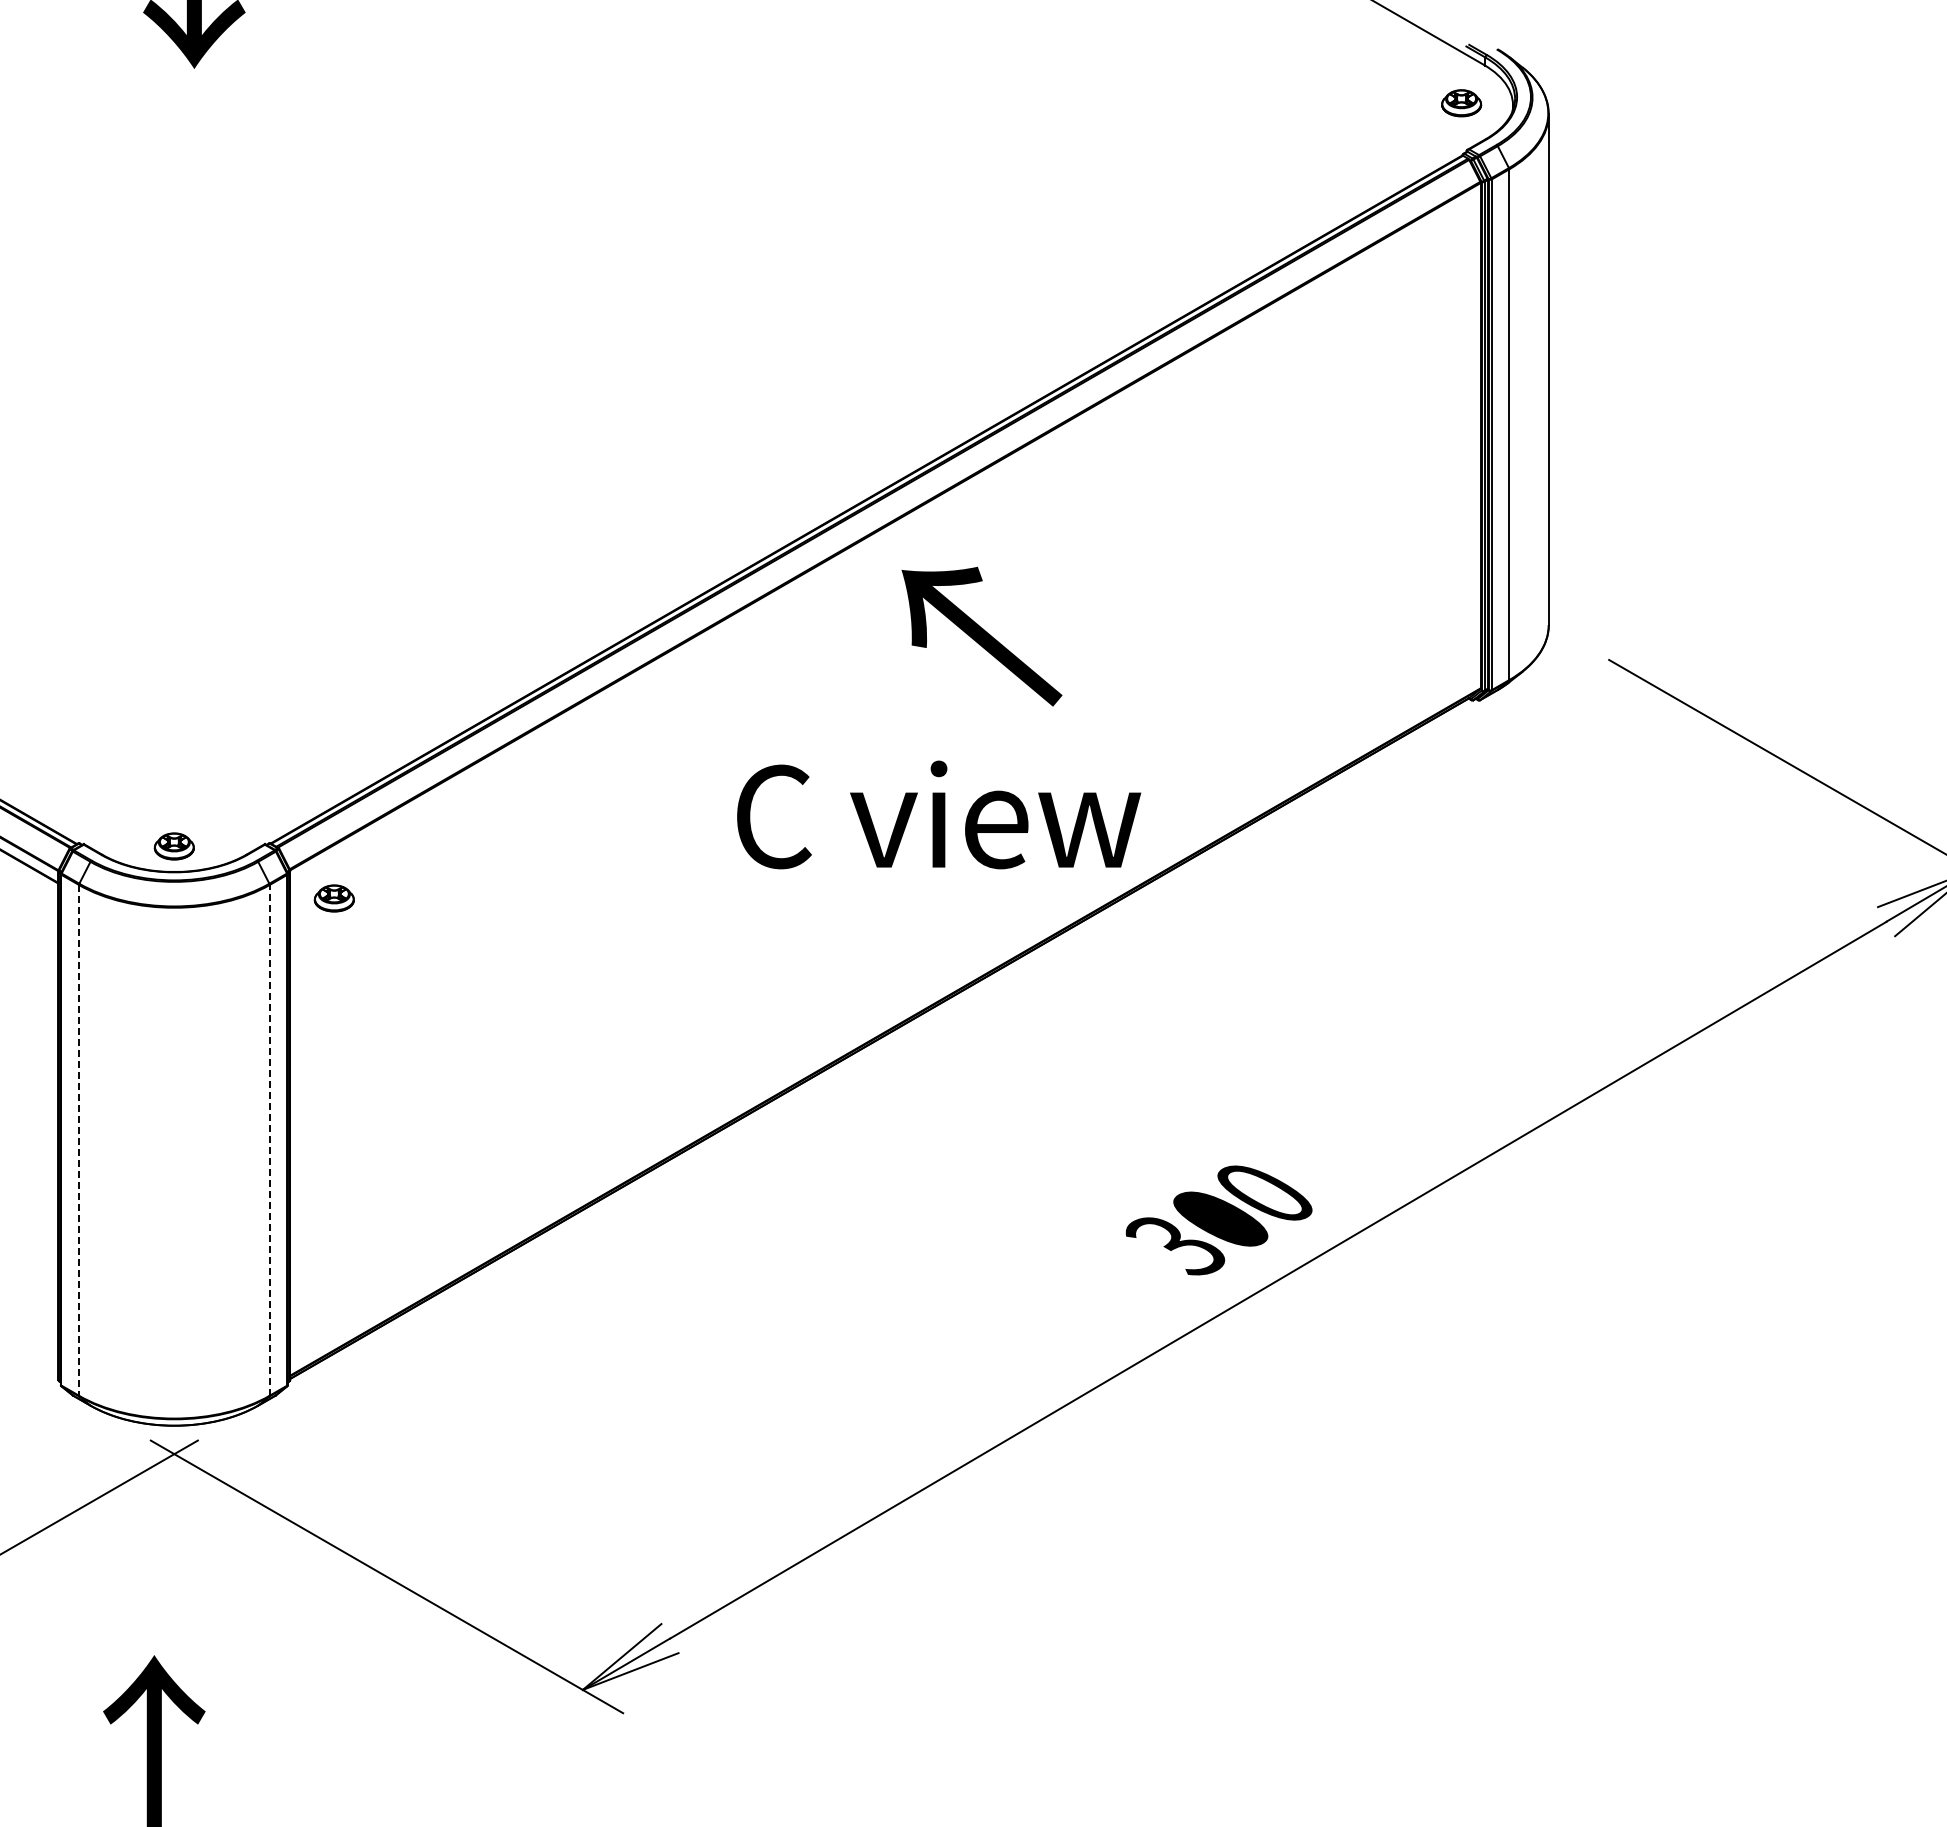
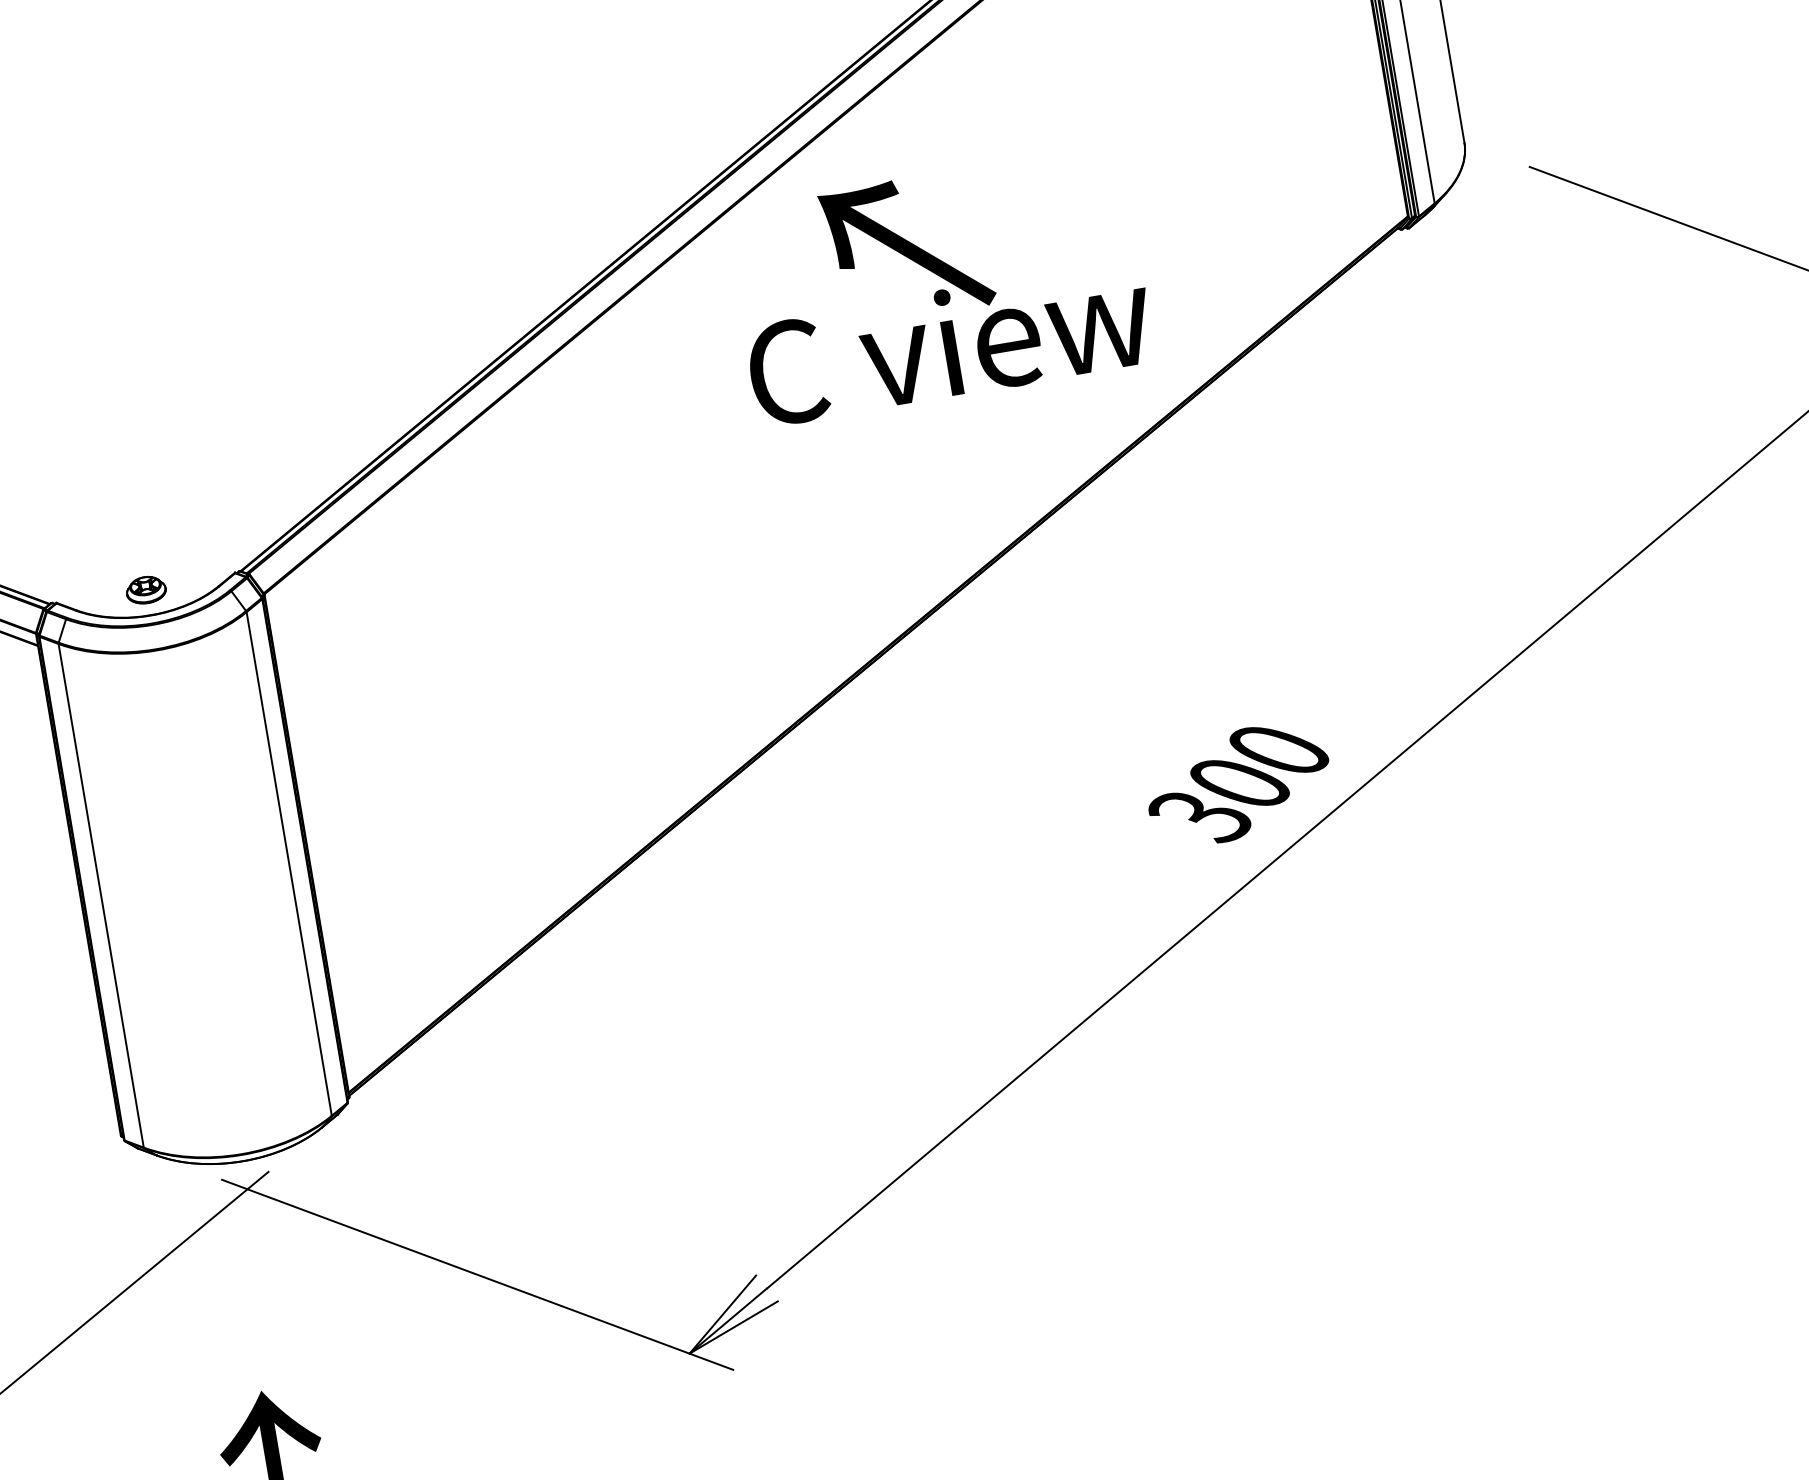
text: (939, 814) -> (950, 342), moved
part: (333, 898) -> (311, 614), removed
line: (269, 1139) -> (288, 863), dashed -> solid
line: (79, 1140) -> (101, 895), dashed -> solid

